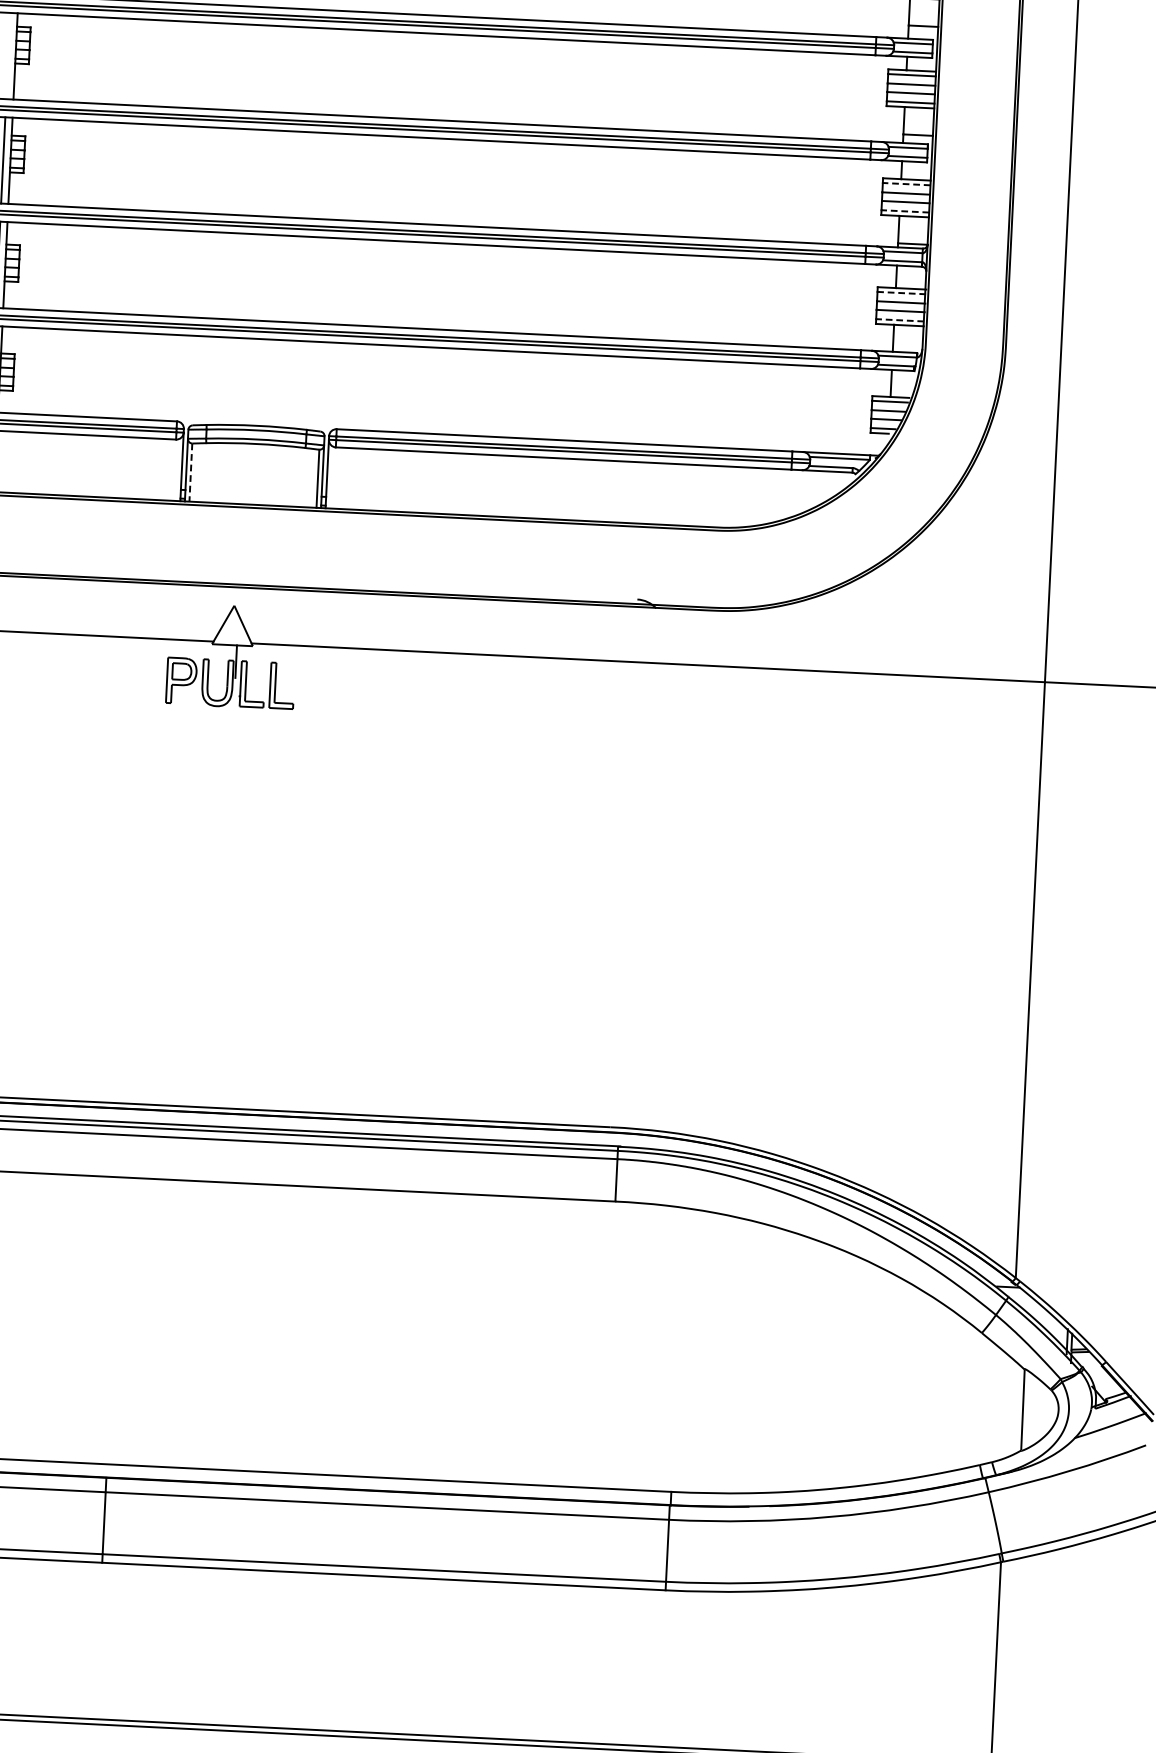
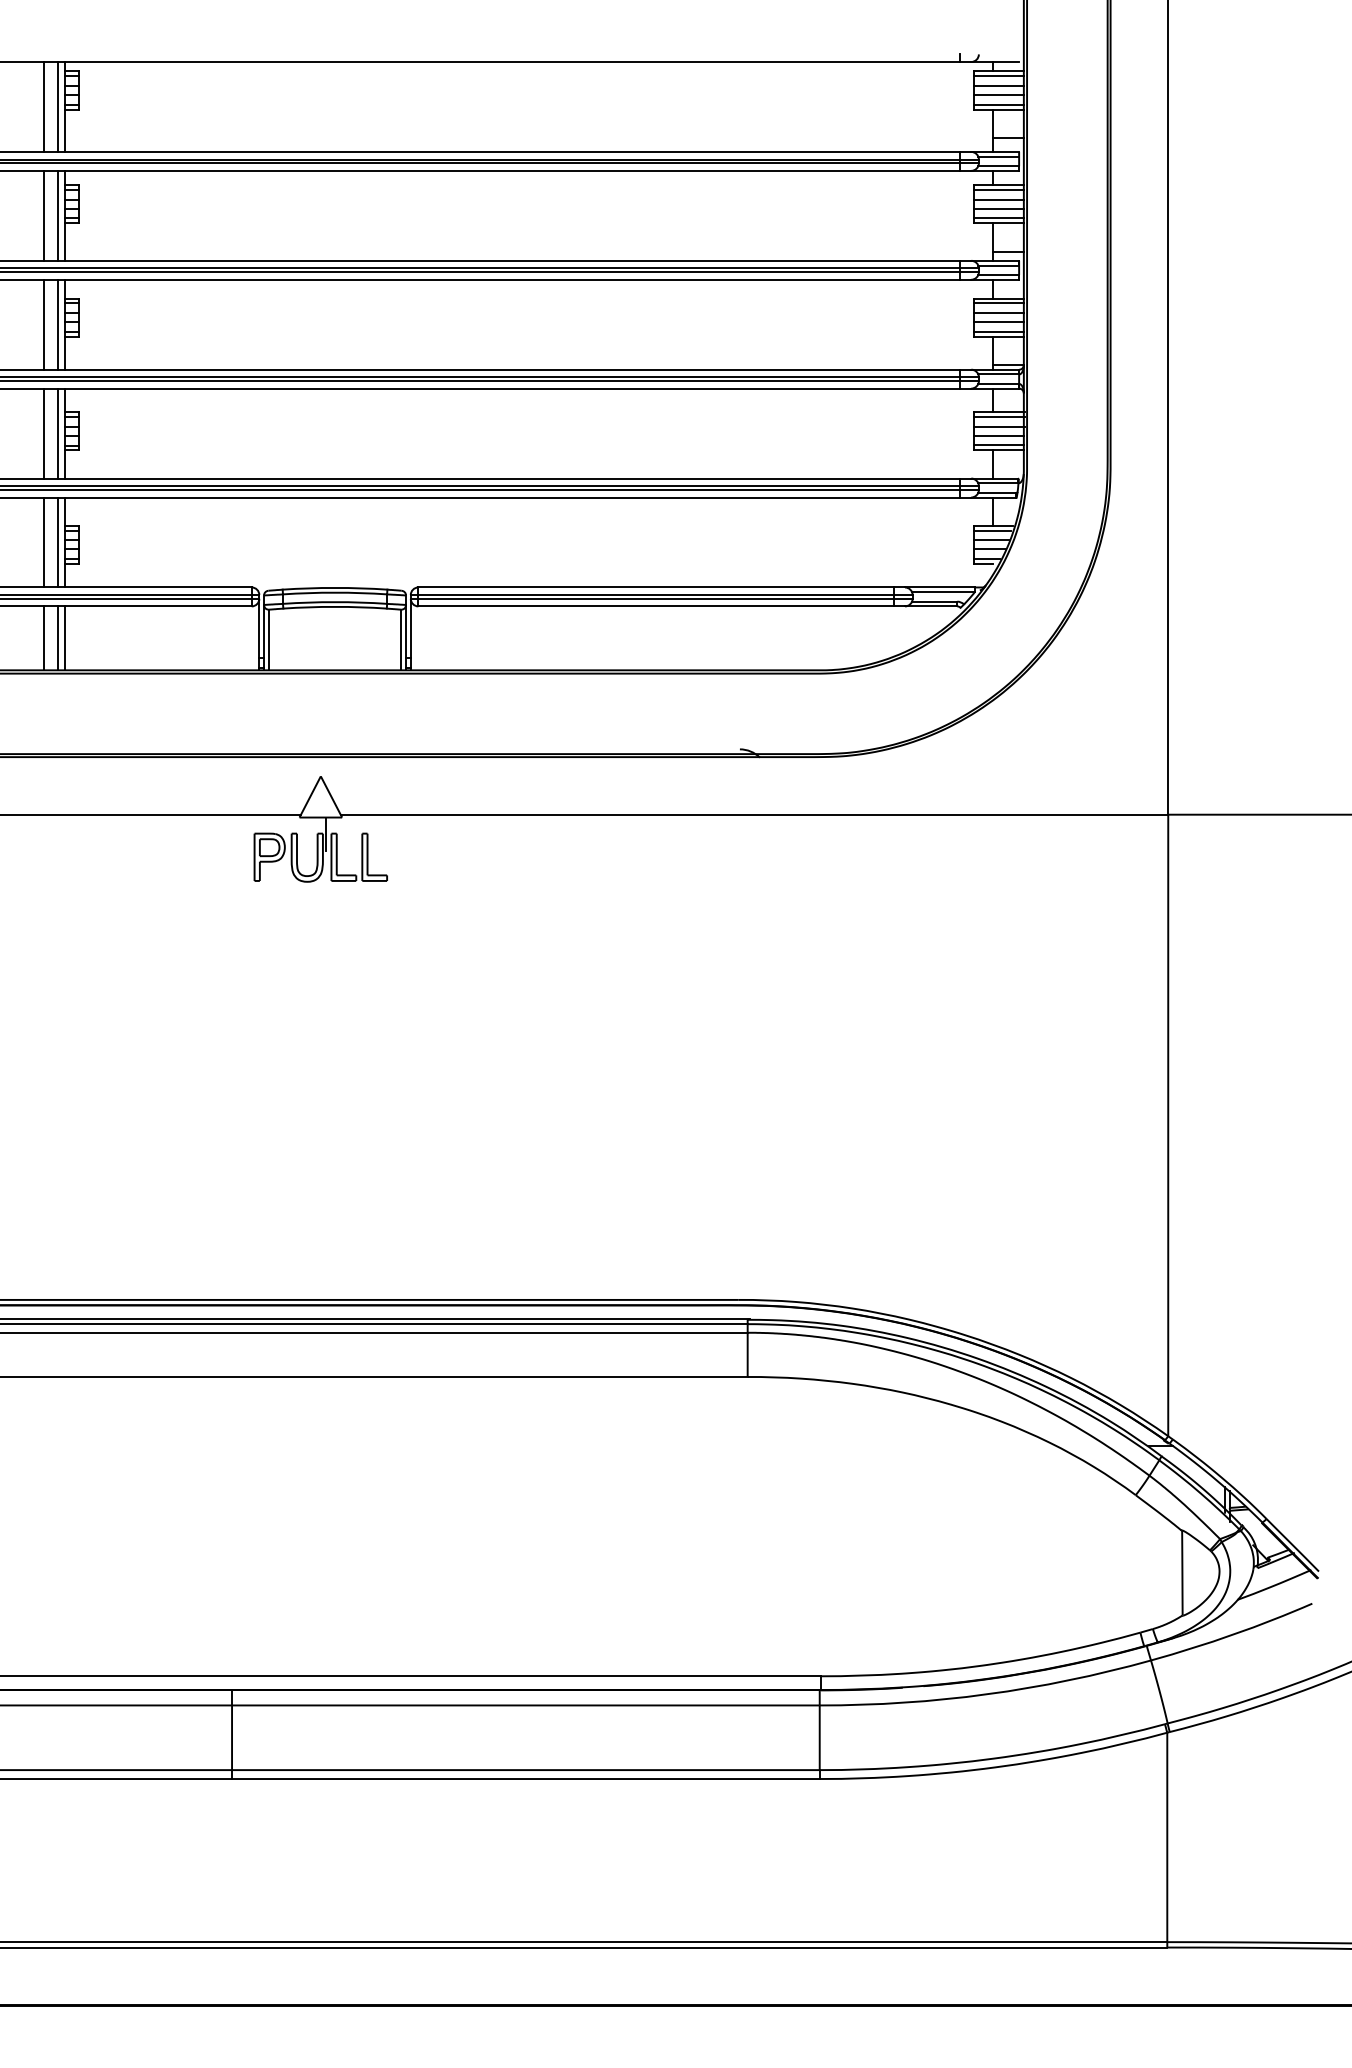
line: (8, 55) -> (57, 215), added
line: (907, 184) -> (999, 303), dashed -> solid
line: (905, 211) -> (999, 331), dashed -> solid
line: (900, 293) -> (998, 417), dashed -> solid
line: (900, 320) -> (999, 445), dashed -> solid
line: (190, 473) -> (268, 640), dashed -> solid

